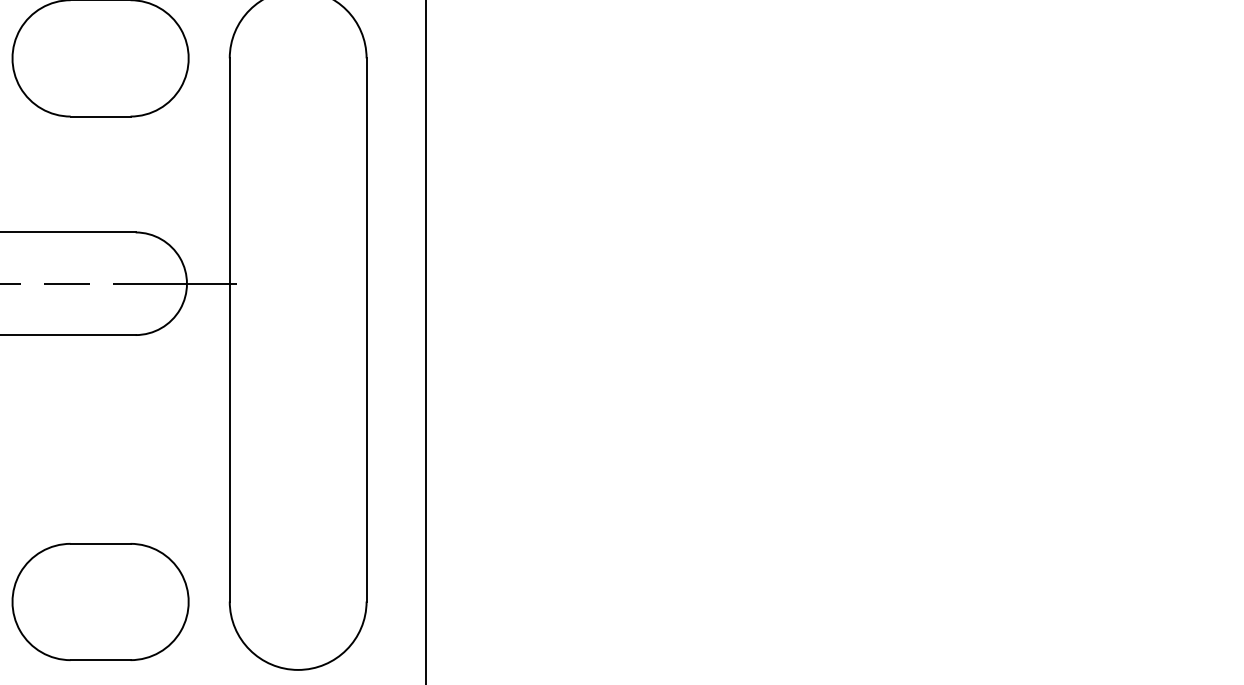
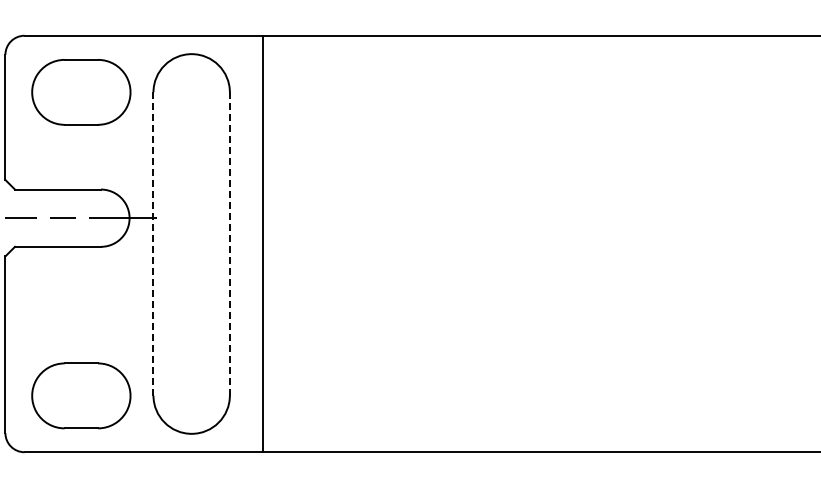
line: (229, 330) -> (153, 244), solid -> dashed
line: (365, 330) -> (229, 244), solid -> dashed

